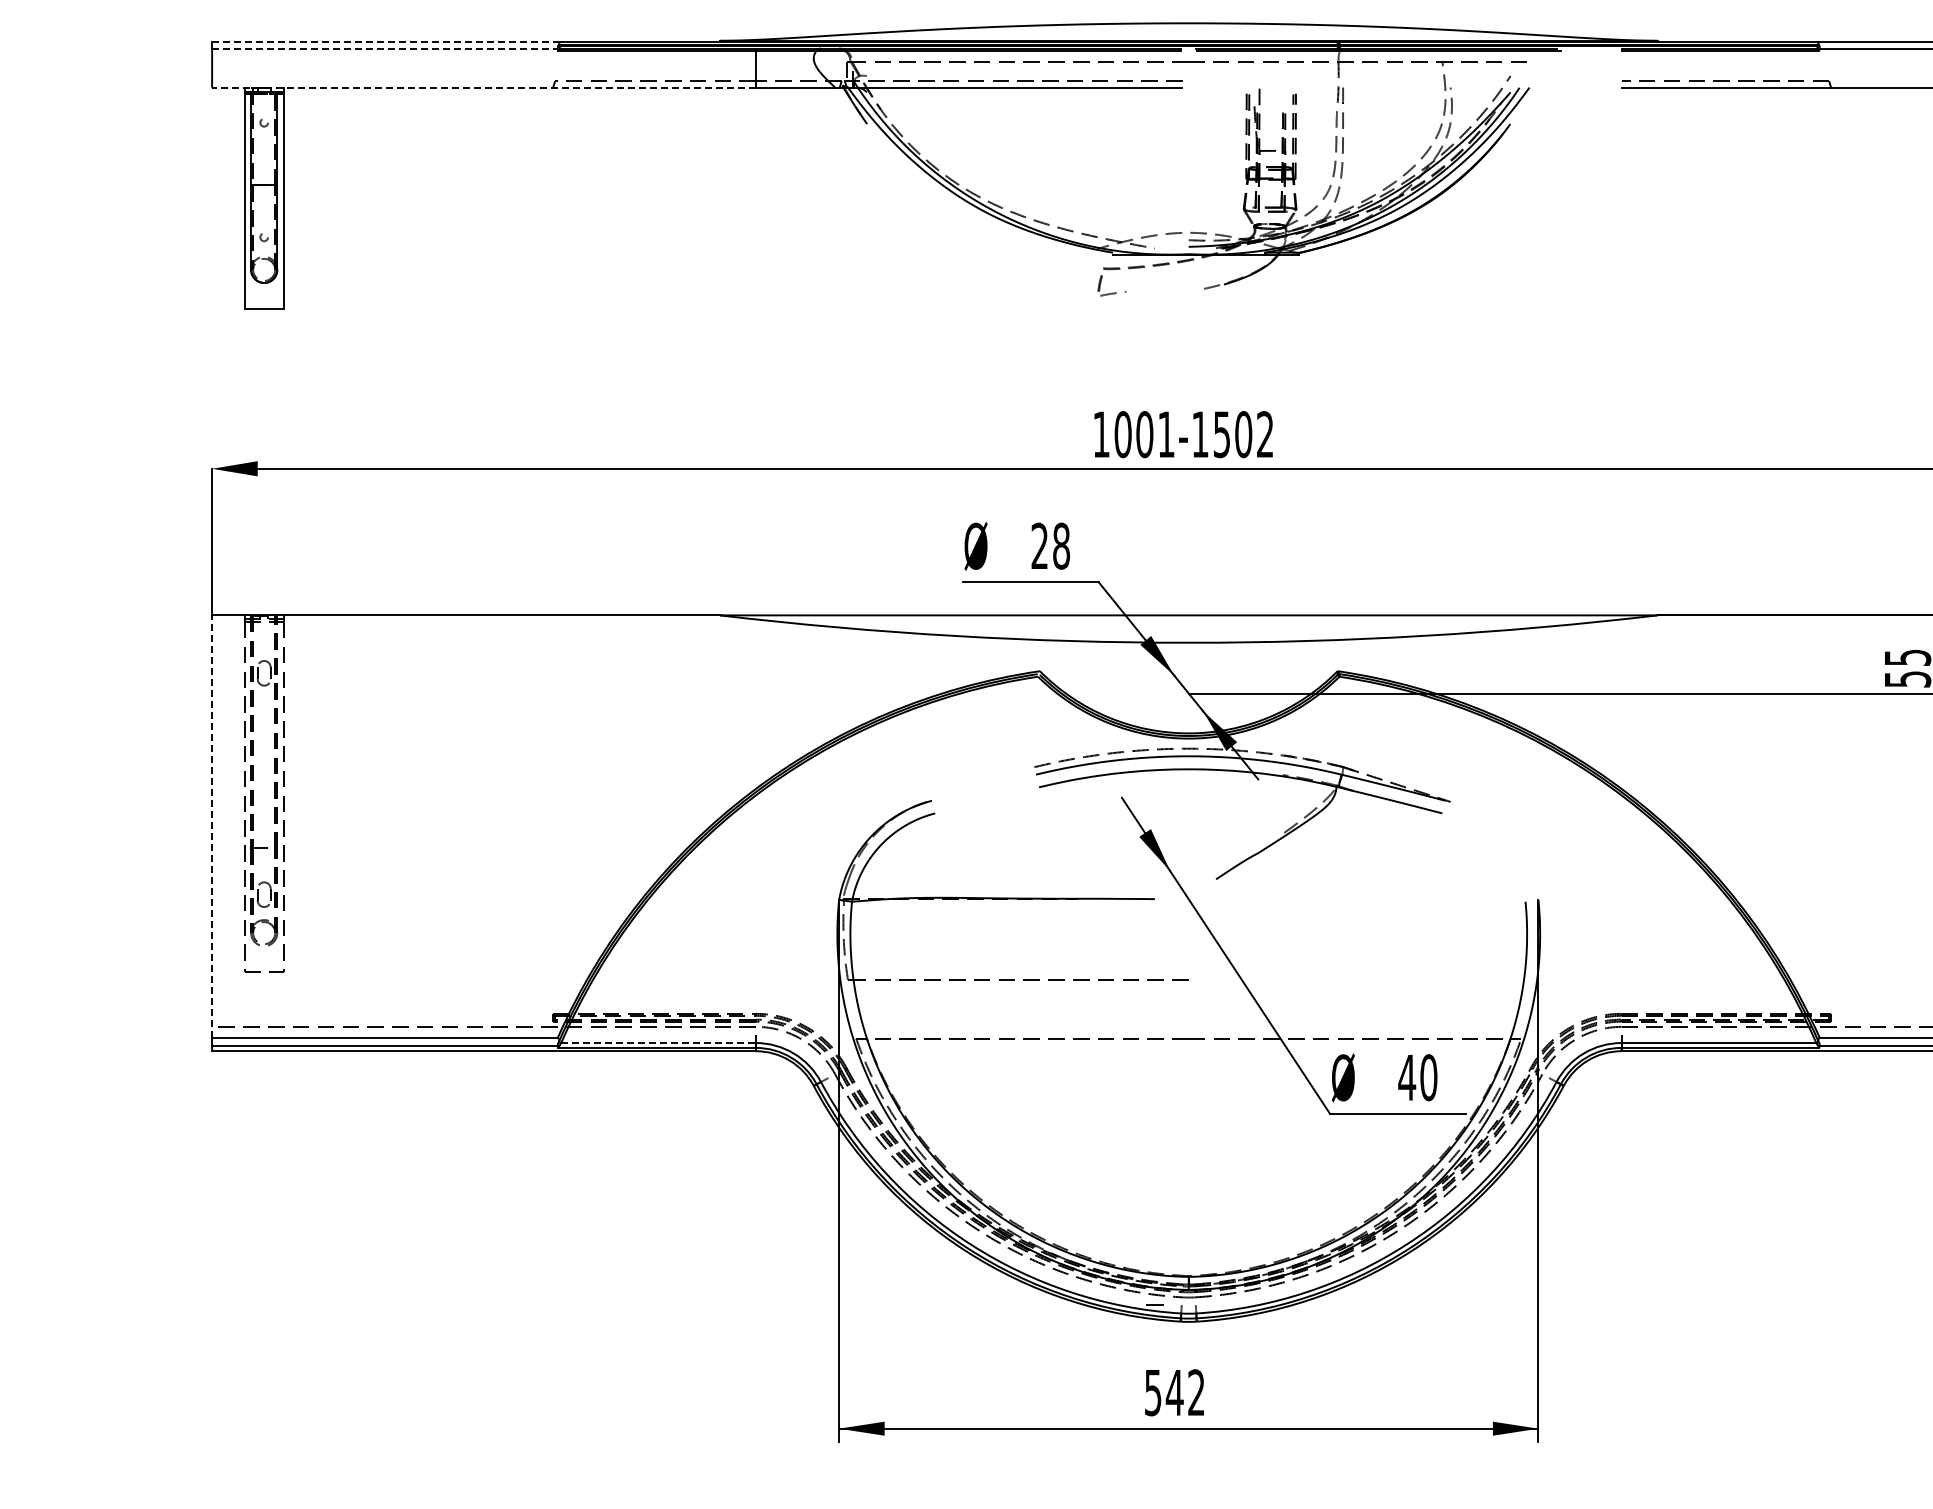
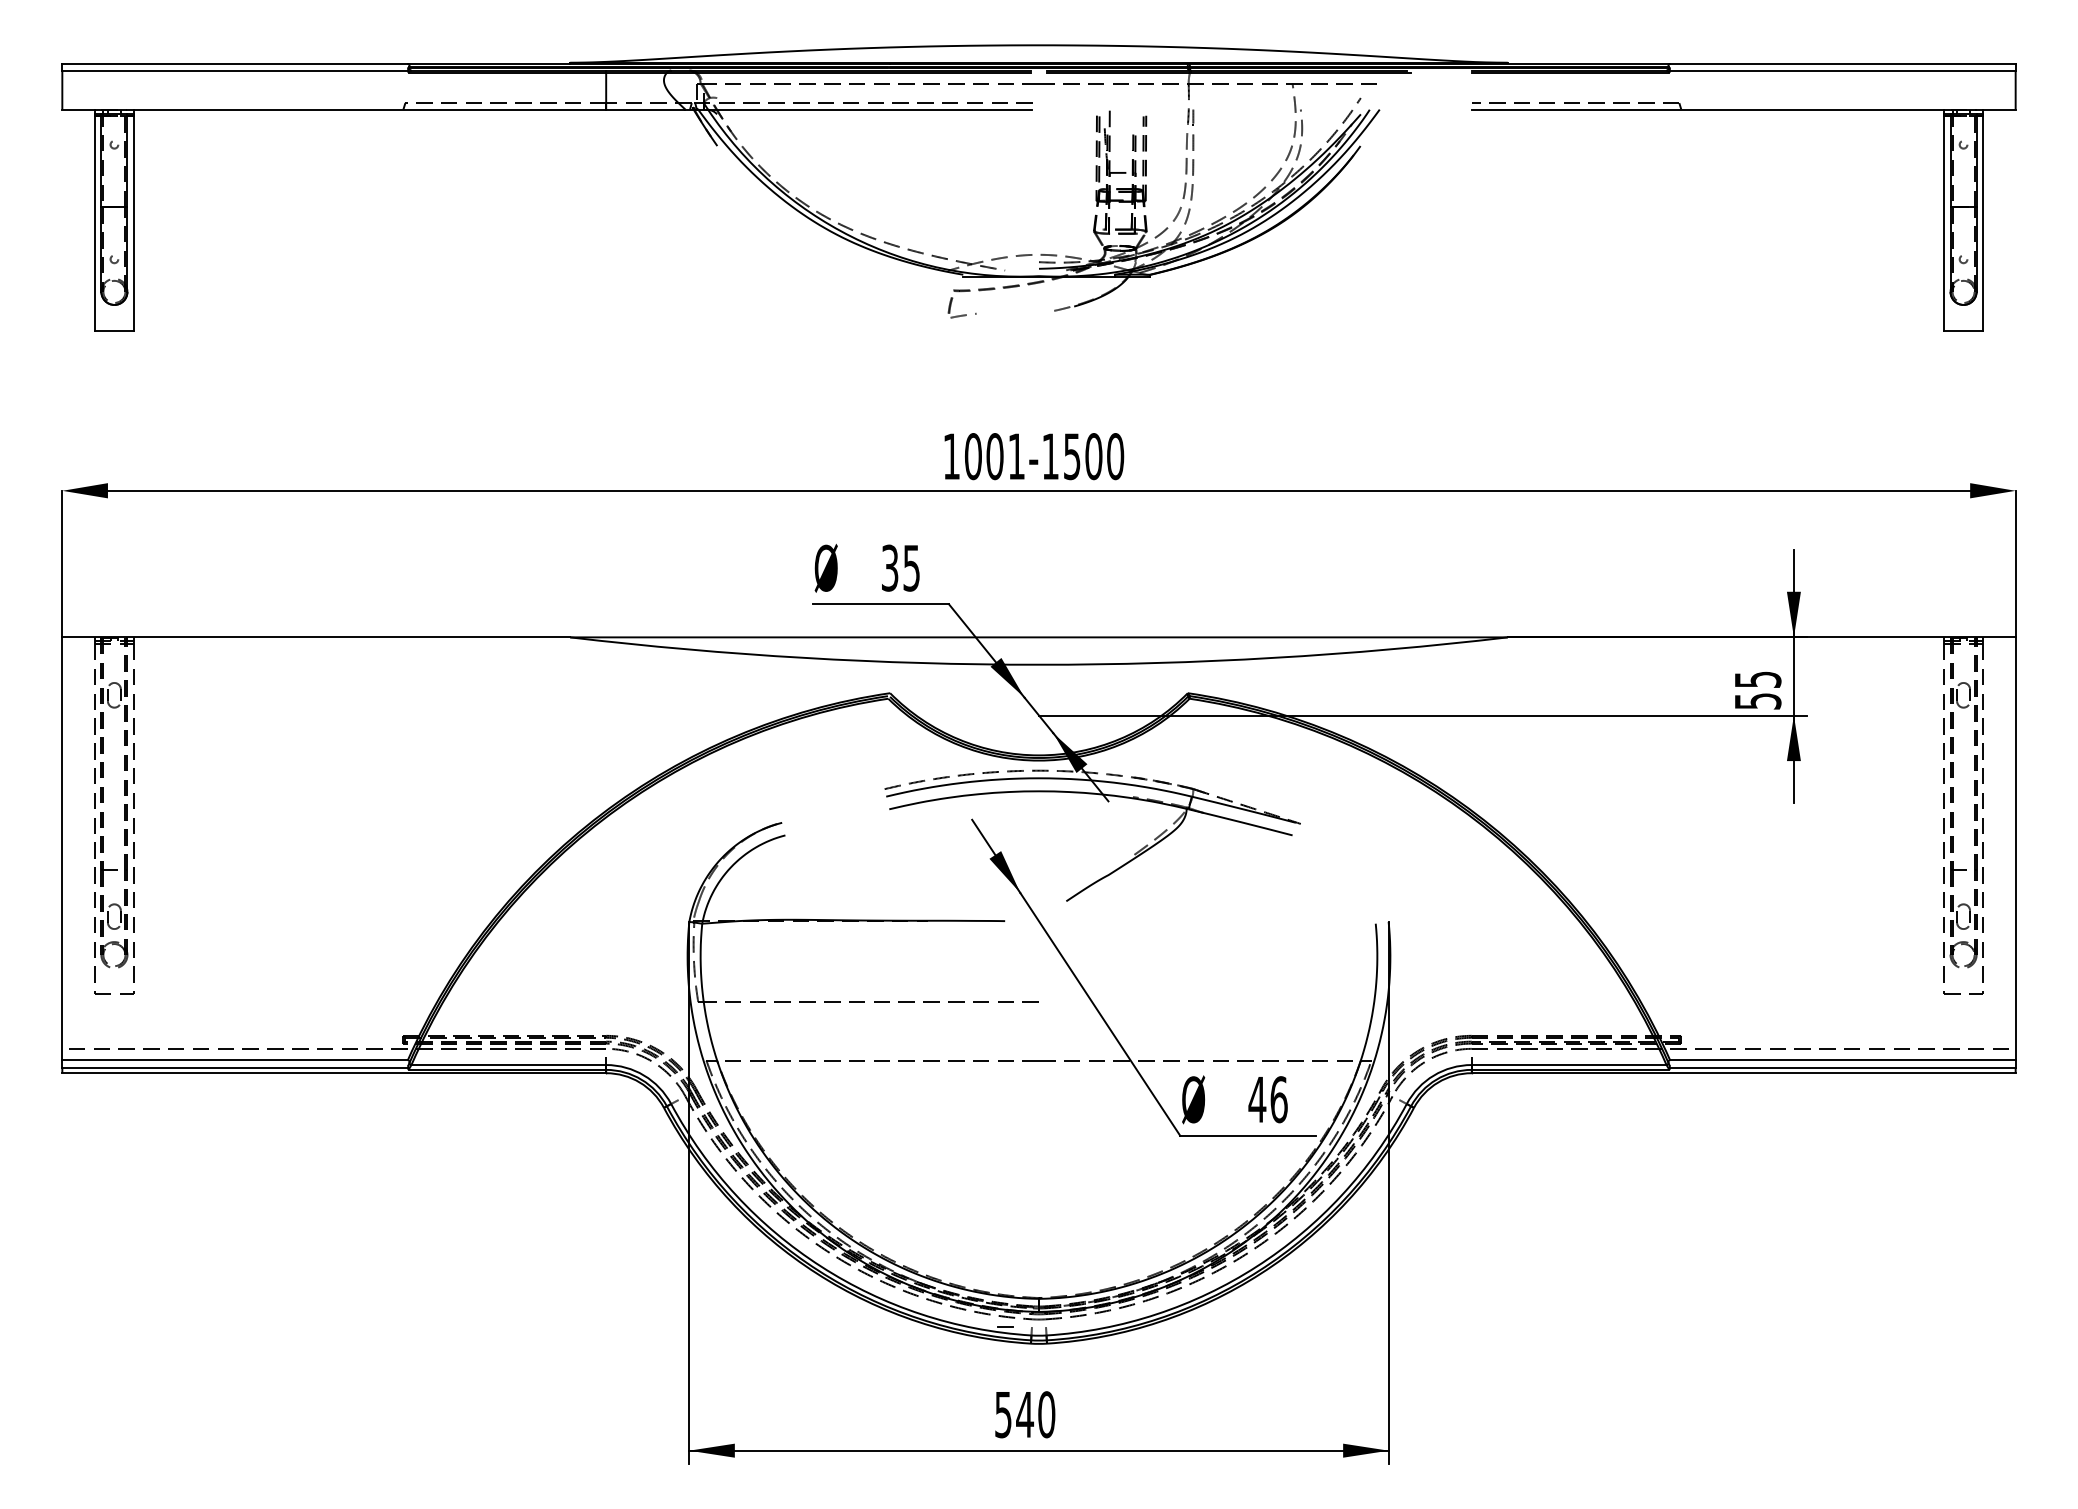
line: (385, 42) -> (235, 64), dashed -> solid
line: (385, 48) -> (235, 70), dashed -> solid
line: (484, 87) -> (334, 109), dashed -> solid
text: (1265, 434) -> (1115, 456), 1001-1502 -> 1001-1500
text: (1050, 545) -> (900, 567), 28 -> 35
line: (212, 826) -> (62, 848), dashed -> solid
line: (659, 1043) -> (509, 1065), dashed -> solid
text: (1428, 1077) -> (1278, 1099), 40 -> 46
text: (1196, 1392) -> (1046, 1414), 542 -> 540

